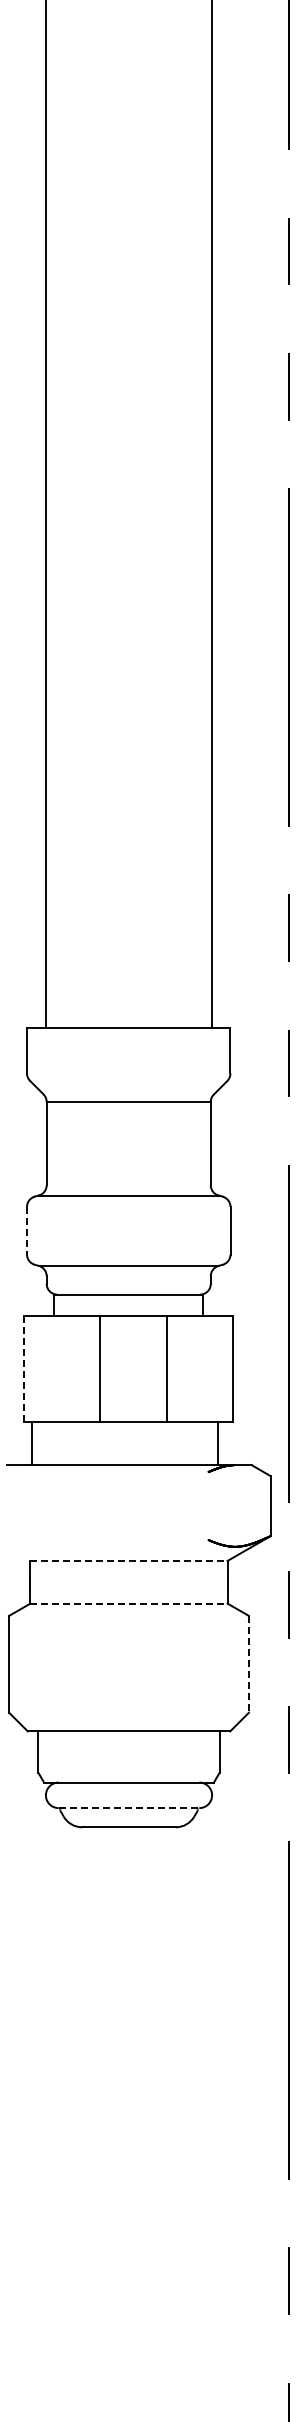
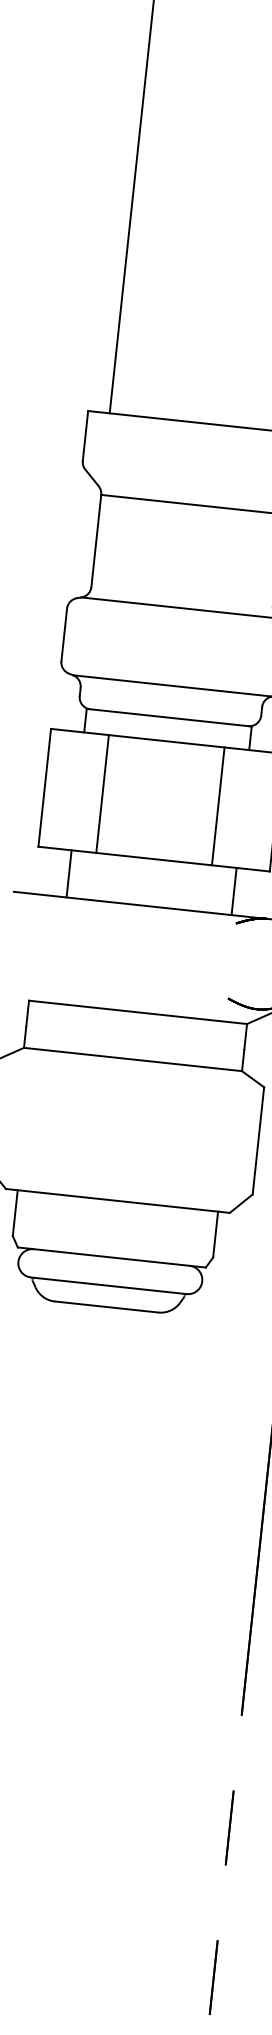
line: (27, 1230) -> (64, 634), dashed -> solid
line: (100, 1368) -> (102, 793), moved
line: (167, 1368) -> (218, 805), moved
line: (24, 1369) -> (45, 788), dashed -> solid
line: (32, 1443) -> (69, 873), moved
line: (218, 1443) -> (234, 891), moved
line: (129, 1560) -> (138, 1011), dashed -> solid
line: (129, 1603) -> (133, 1059), dashed -> solid
line: (248, 1664) -> (257, 1141), dashed -> solid
line: (129, 1808) -> (109, 1286), dashed -> solid

